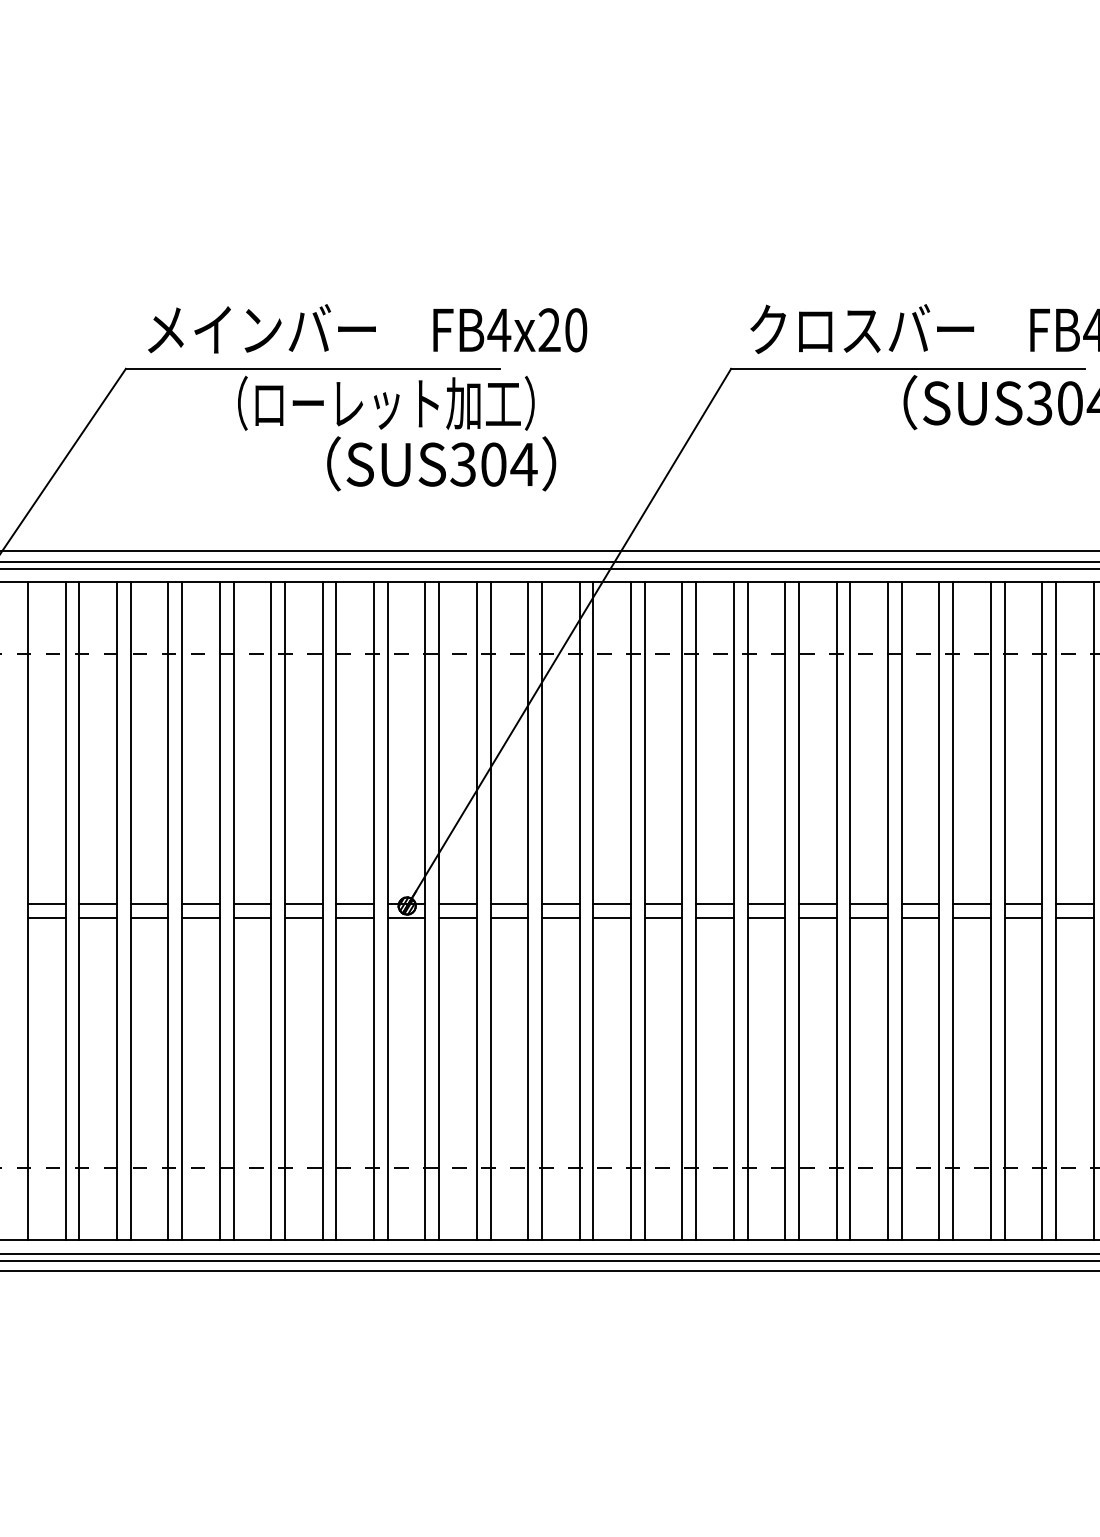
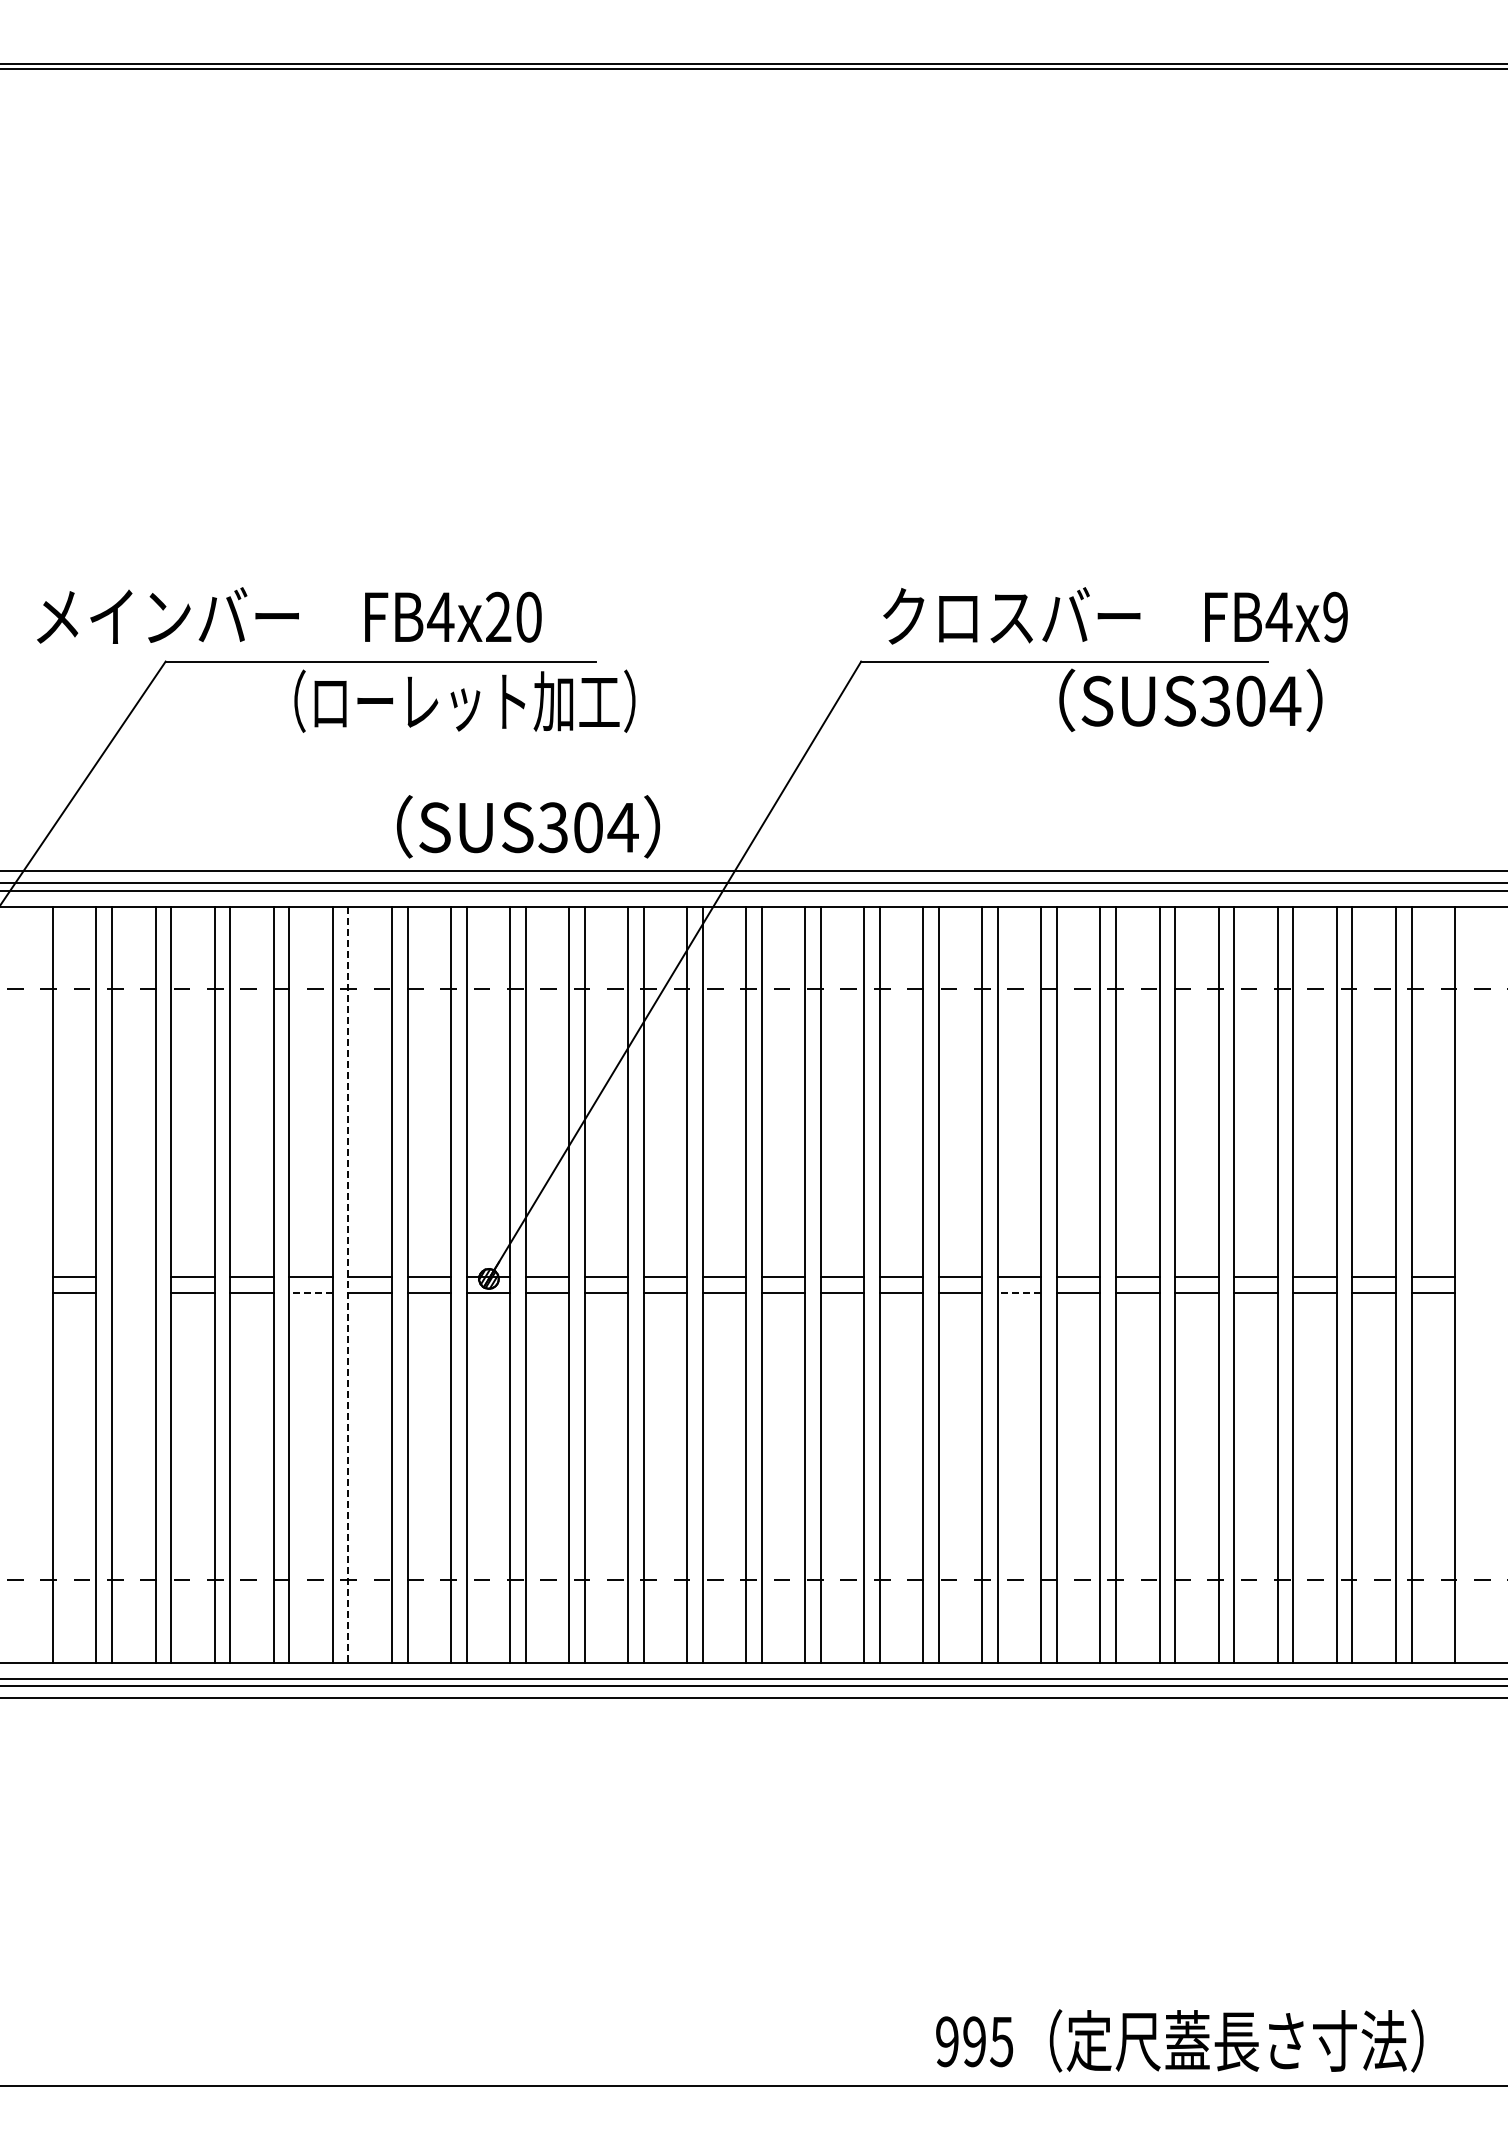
text: (367, 328) -> (289, 615), moved
text: (441, 463) -> (528, 826), moved
line: (97, 903) -> (133, 1276), removed
line: (285, 910) -> (348, 1284), solid -> dashed
line: (97, 917) -> (133, 1292), removed
line: (252, 917) -> (311, 1292), solid -> dashed
line: (868, 917) -> (1019, 1292), solid -> dashed

